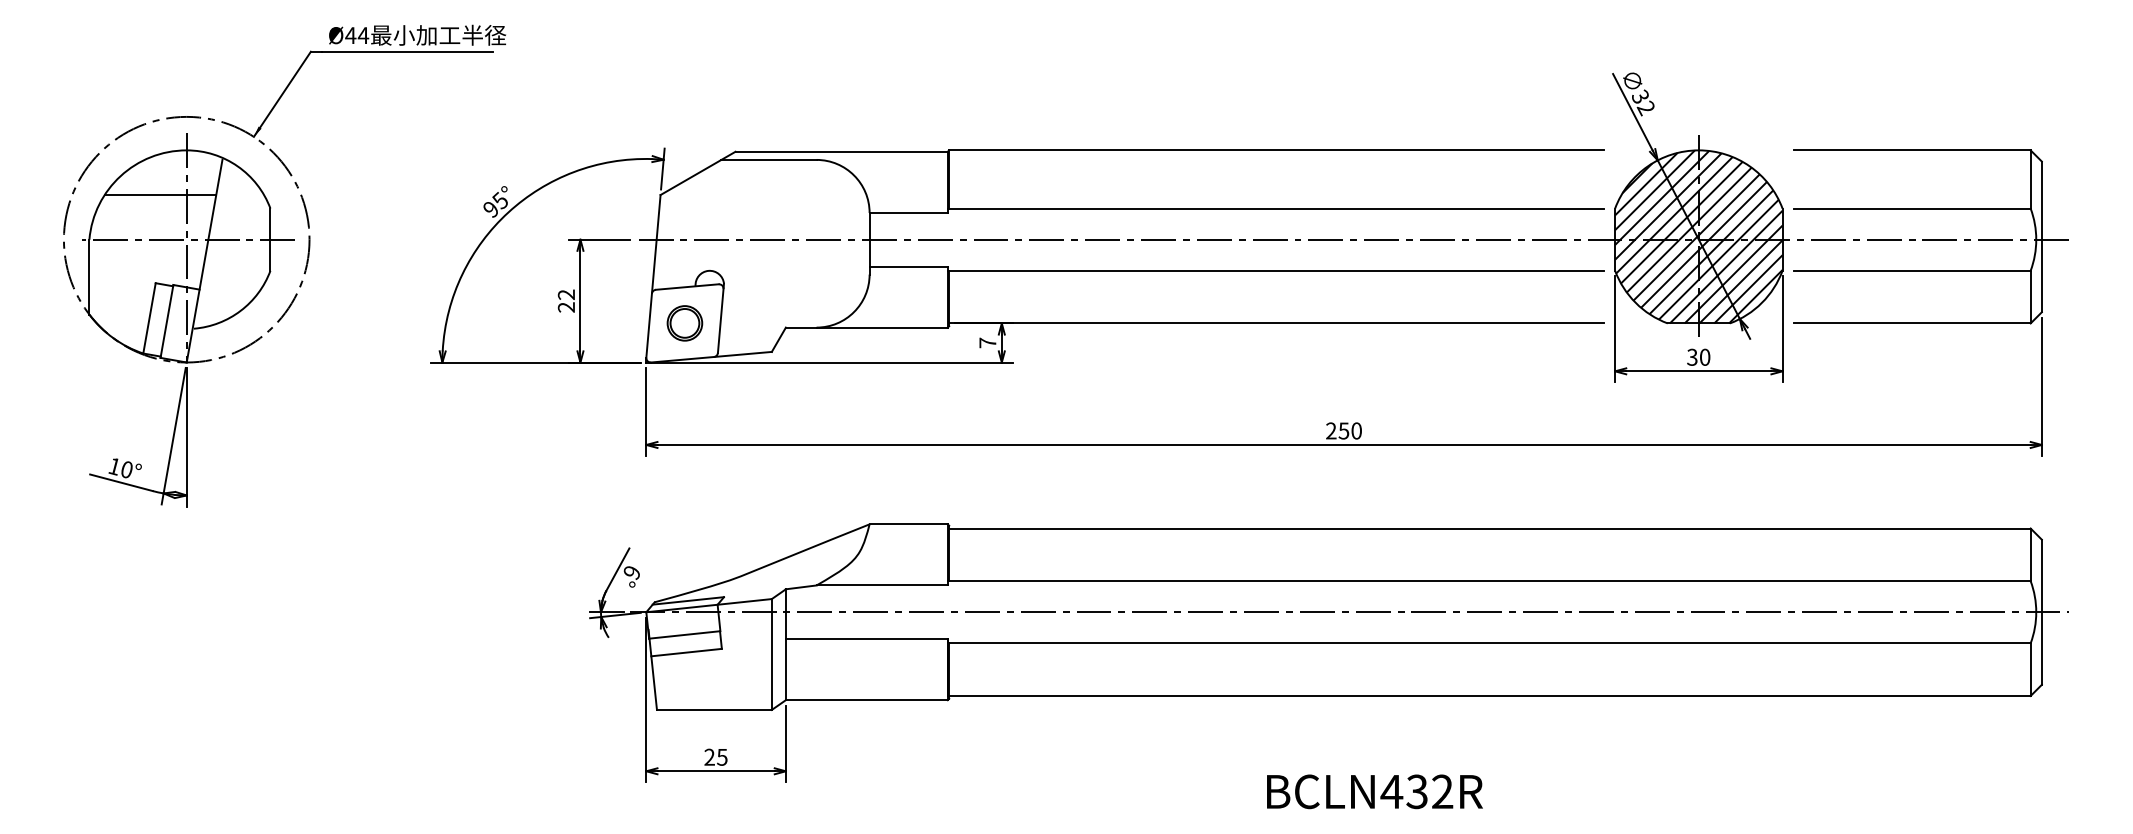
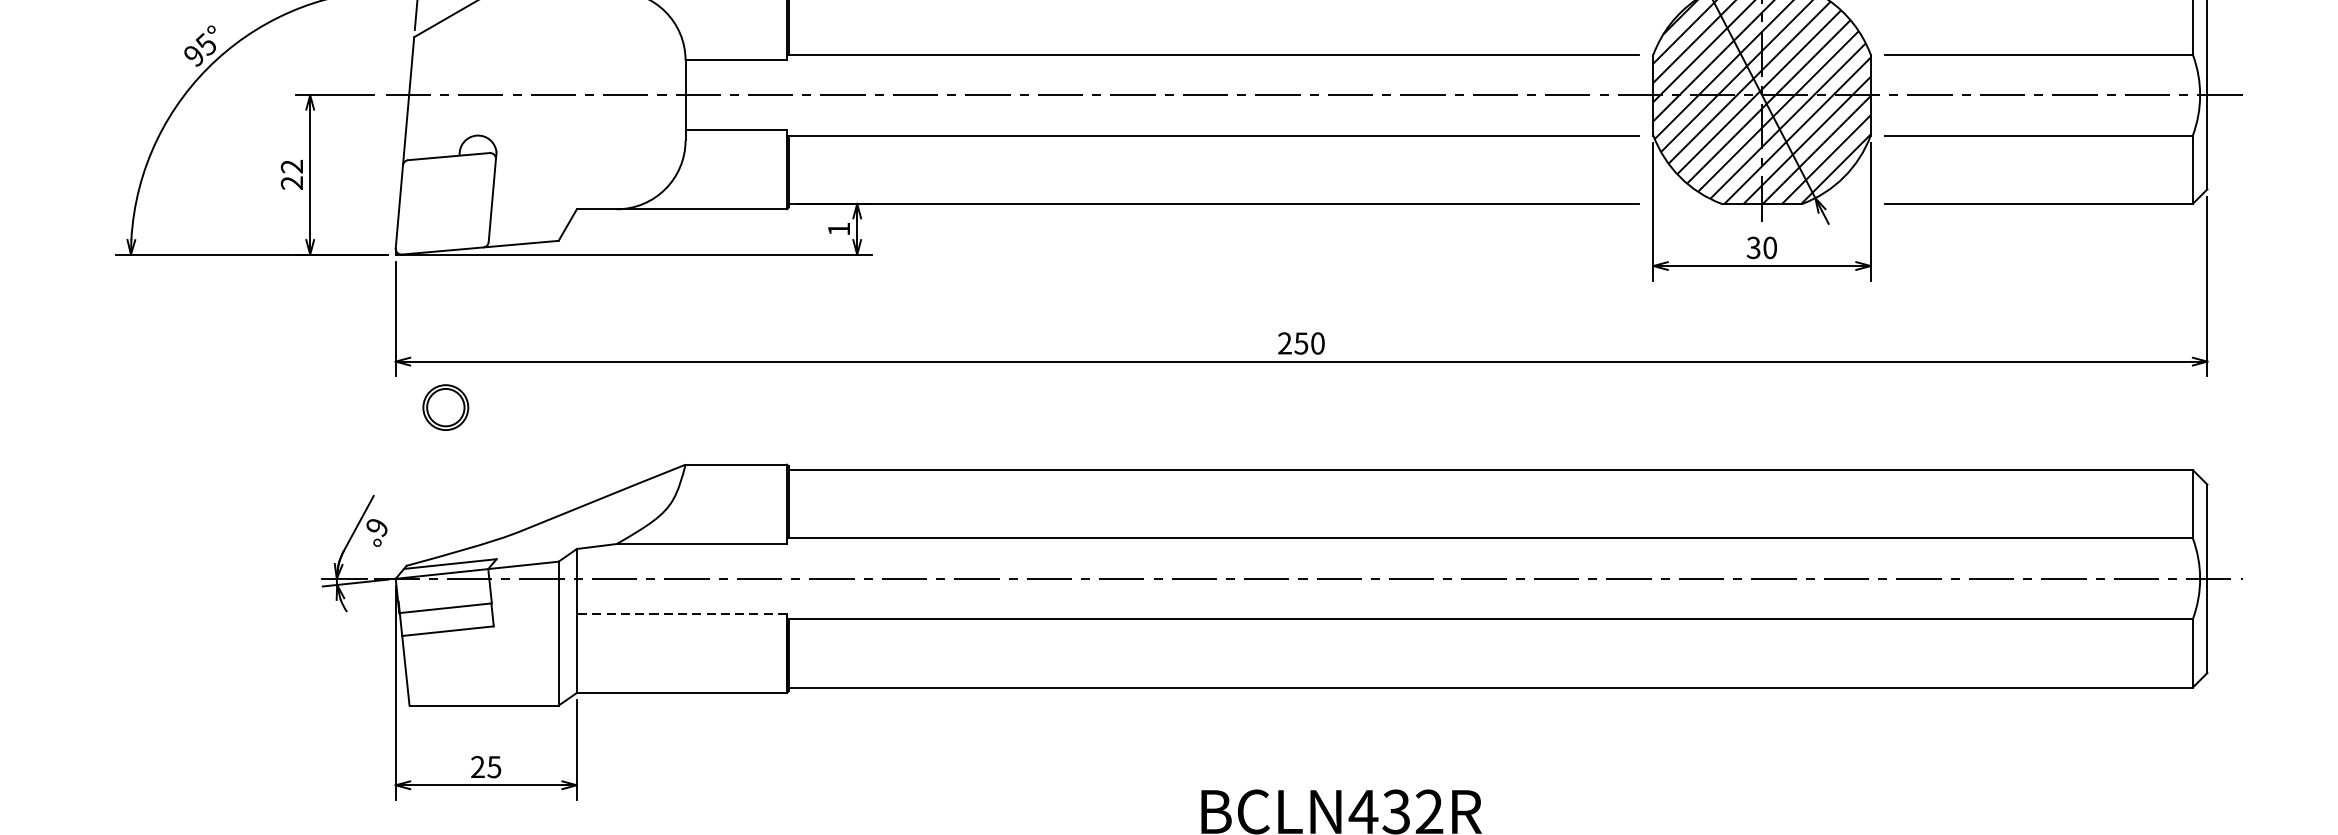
part: (684, 323) -> (445, 407), moved
text: (987, 342) -> (838, 228), 7 -> 1
line: (866, 639) -> (681, 614), solid -> dashed

